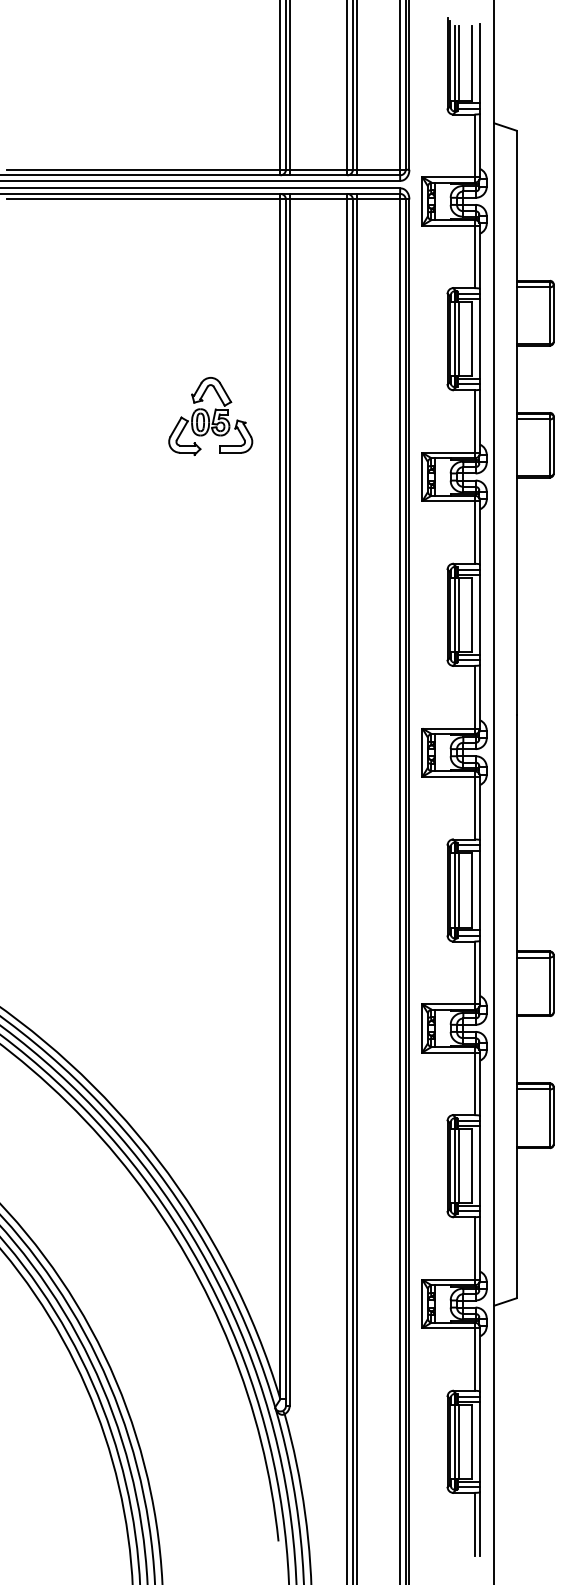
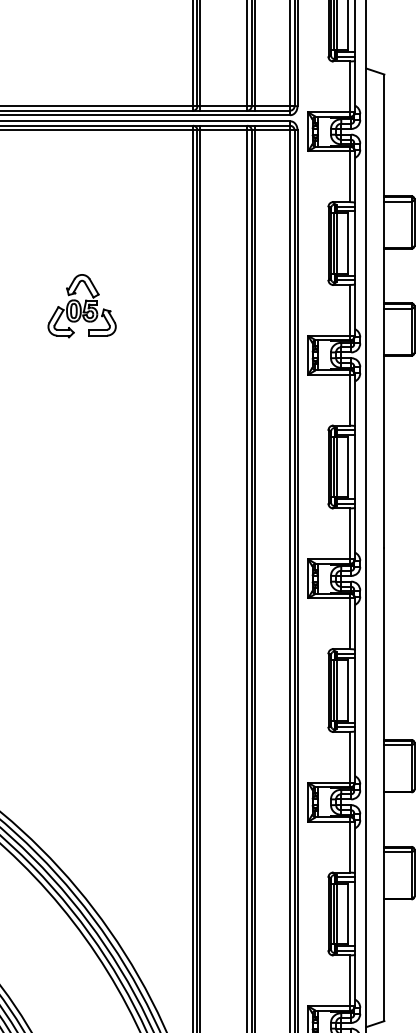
part: (210, 416) -> (81, 306), moved

